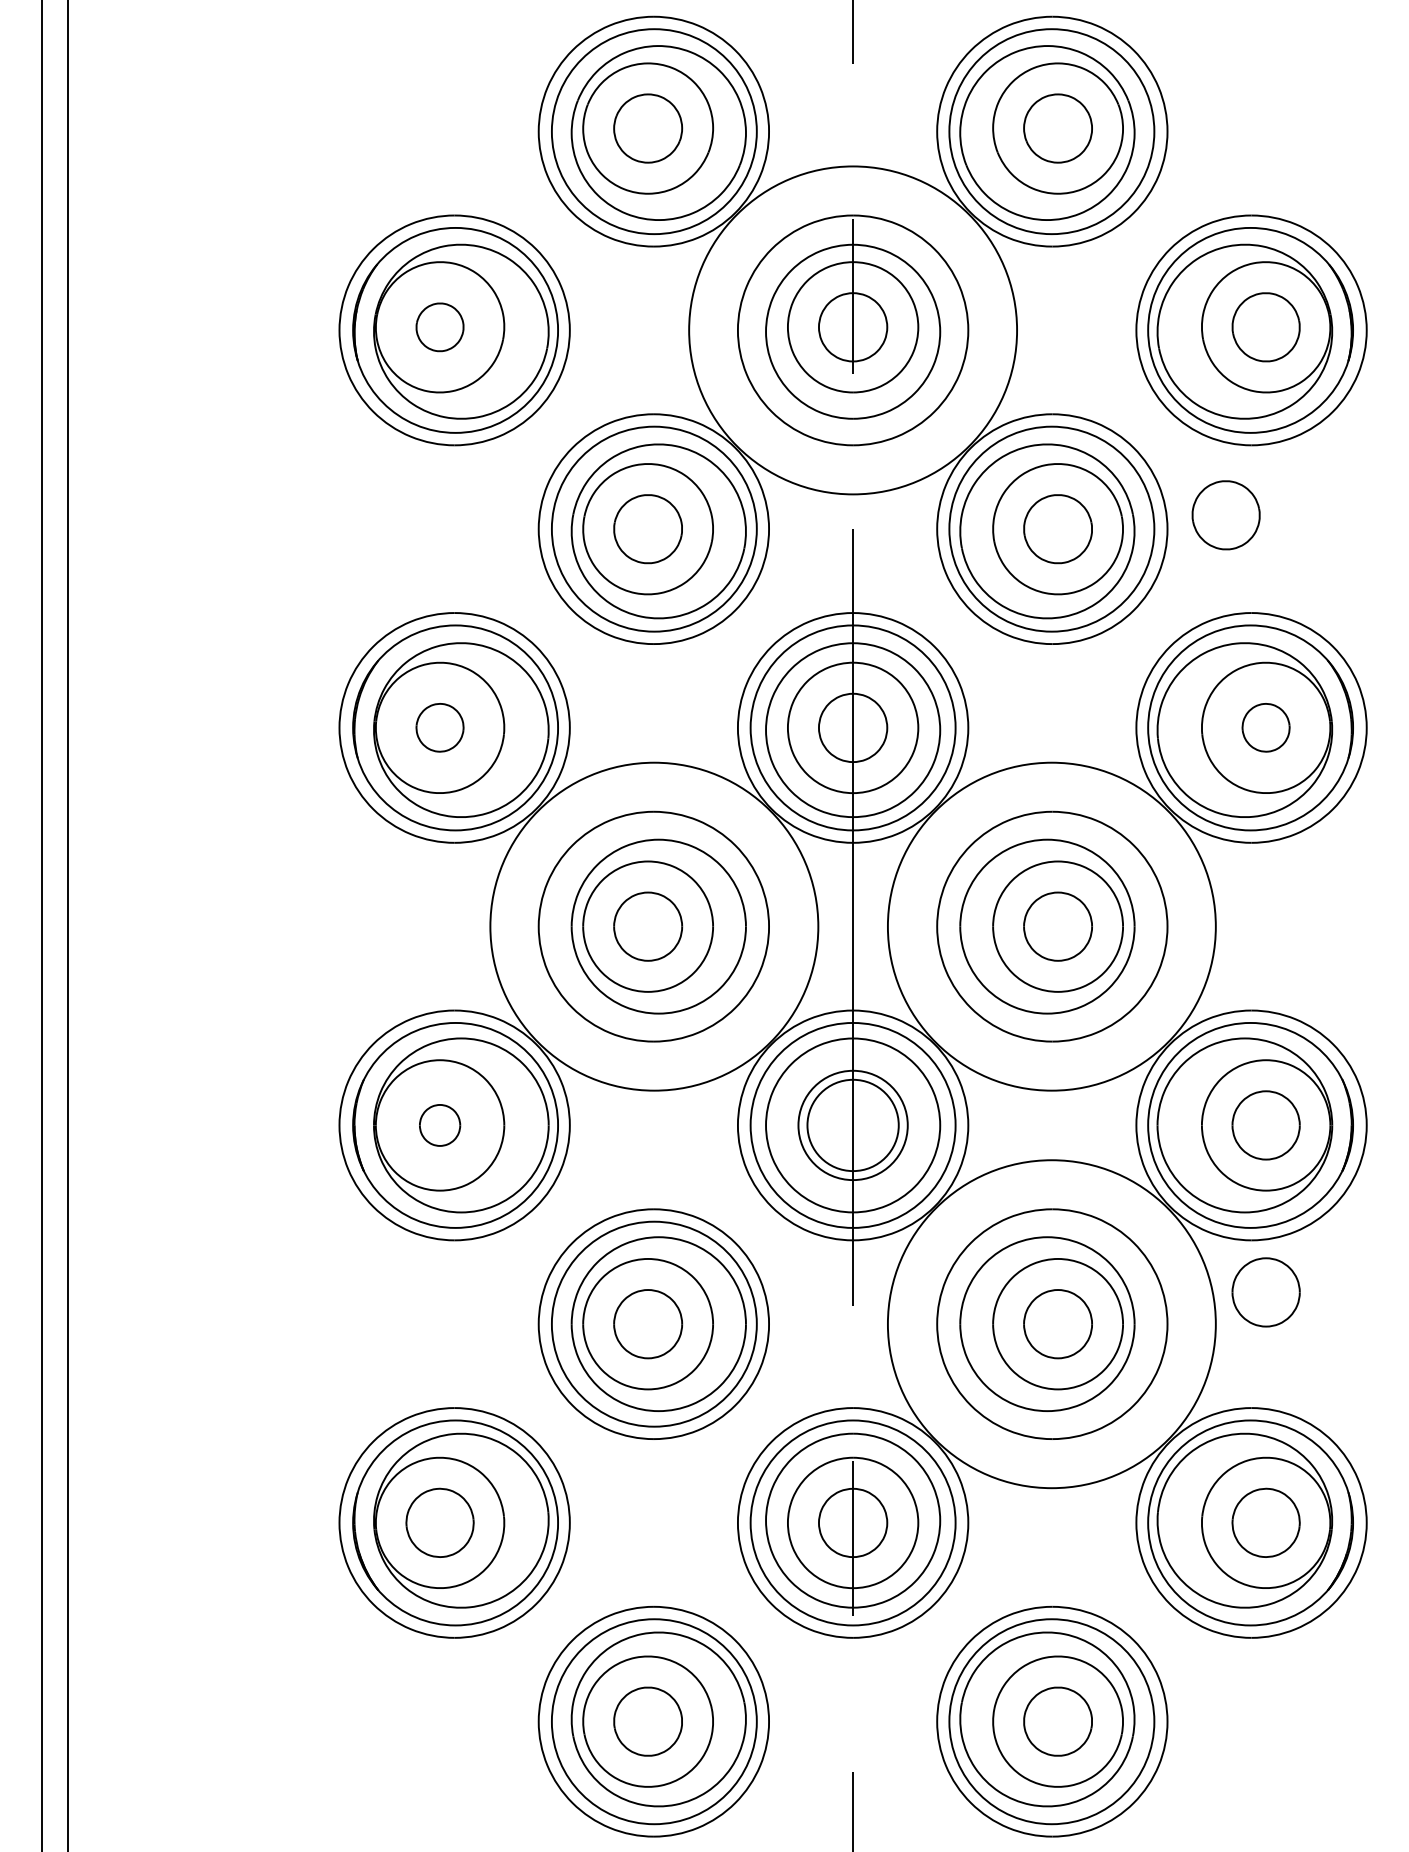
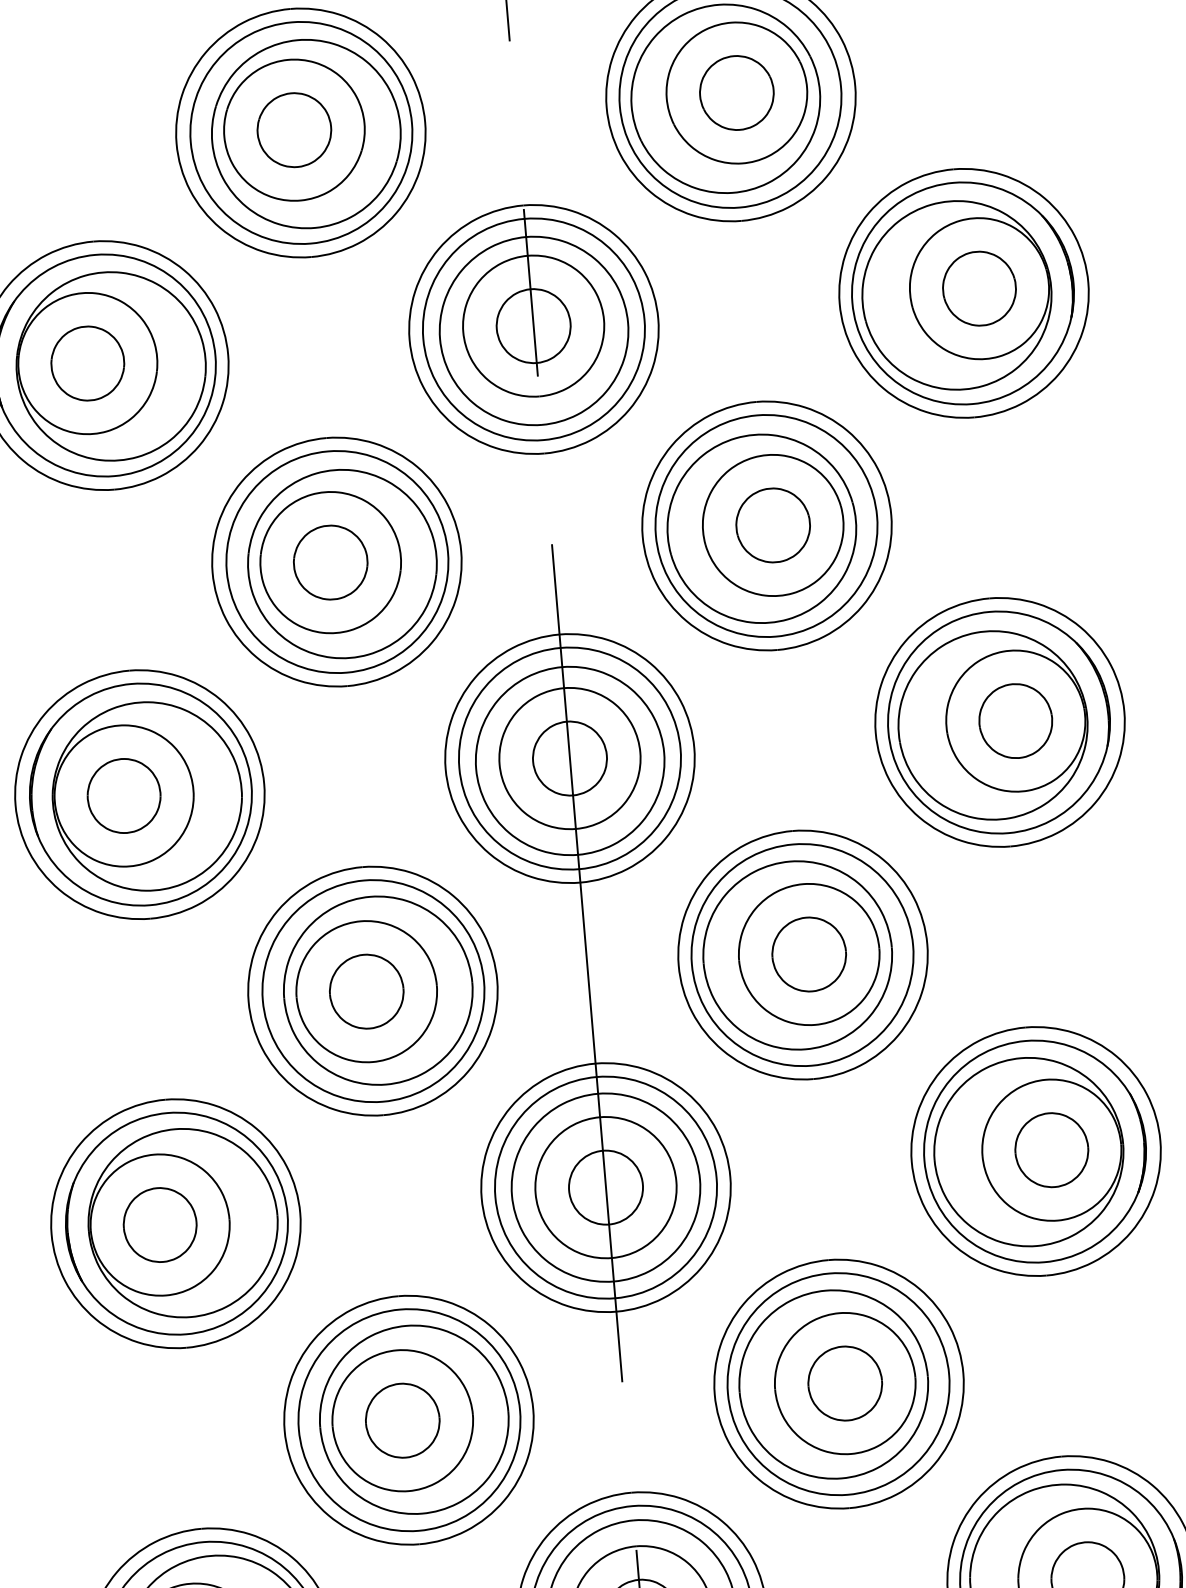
part: (439, 327) -> (87, 363), size x1.43
circle: (852, 329) -> (533, 328), size x0.62
part: (1225, 515) -> (952, 495), removed
part: (439, 727) -> (123, 795), size x1.43
part: (1265, 727) -> (1015, 720), size x1.43
circle: (653, 926) -> (372, 990), size x0.62
circle: (1051, 926) -> (802, 954), size x0.62
part: (439, 1125) -> (159, 1225), size x1.67
circle: (852, 1125) -> (605, 1187), size x0.62
circle: (852, 1125) -> (605, 1187), size x1.43
part: (1265, 1292) -> (1066, 1330), removed
circle: (1051, 1323) -> (838, 1383), size x0.62

